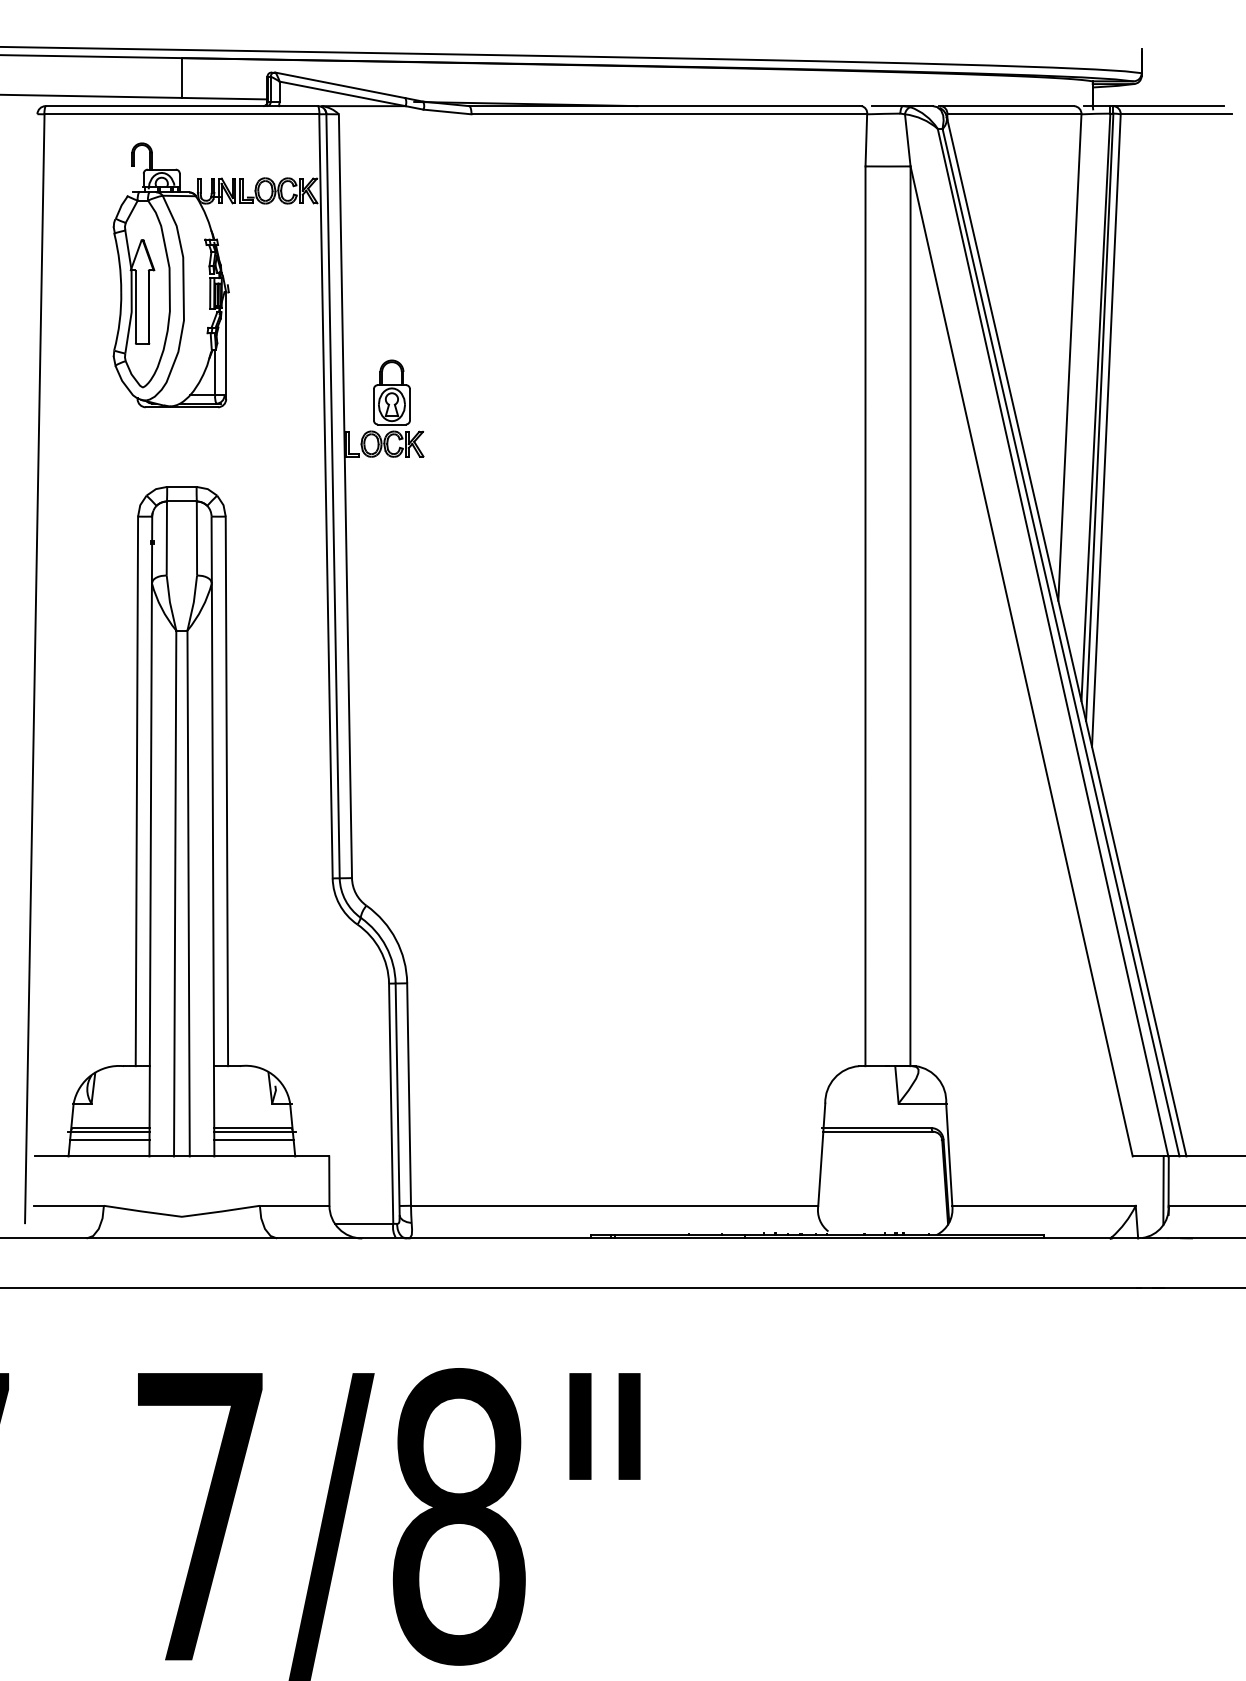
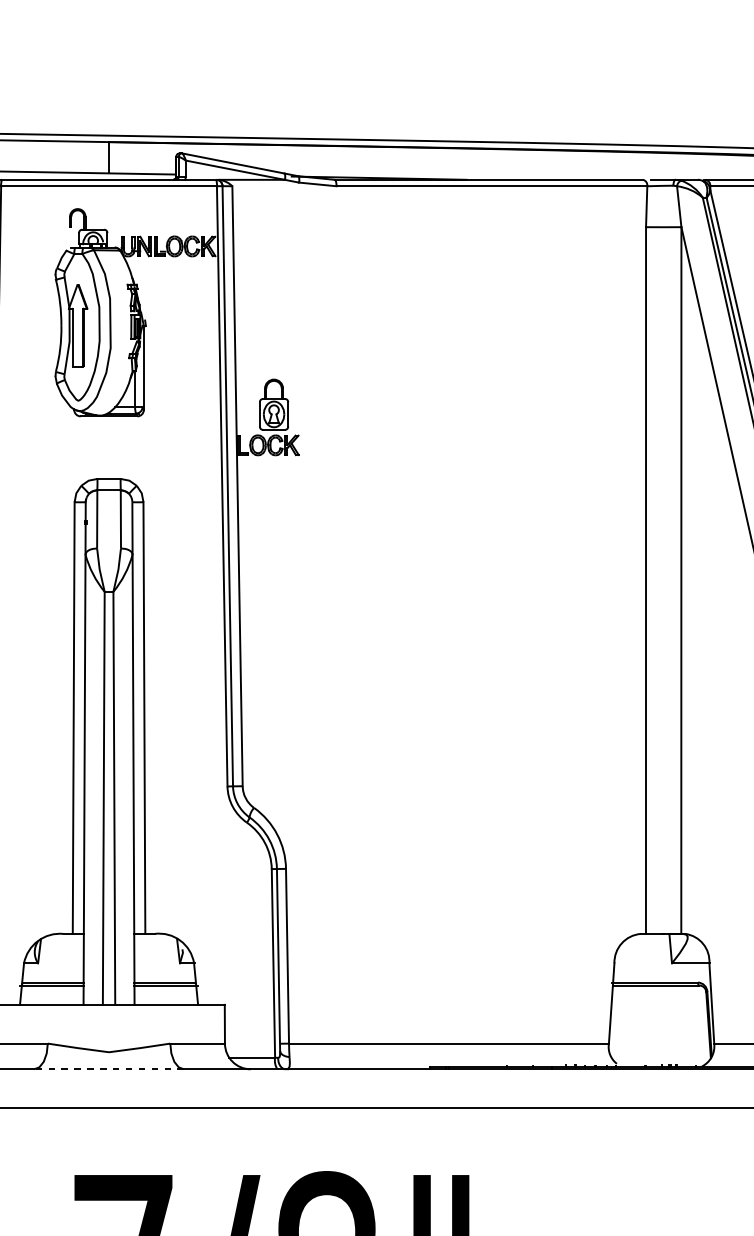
line: (109, 1139) -> (52, 991), removed
line: (253, 1139) -> (165, 991), removed
line: (181, 1238) -> (108, 1069), solid -> dashed

